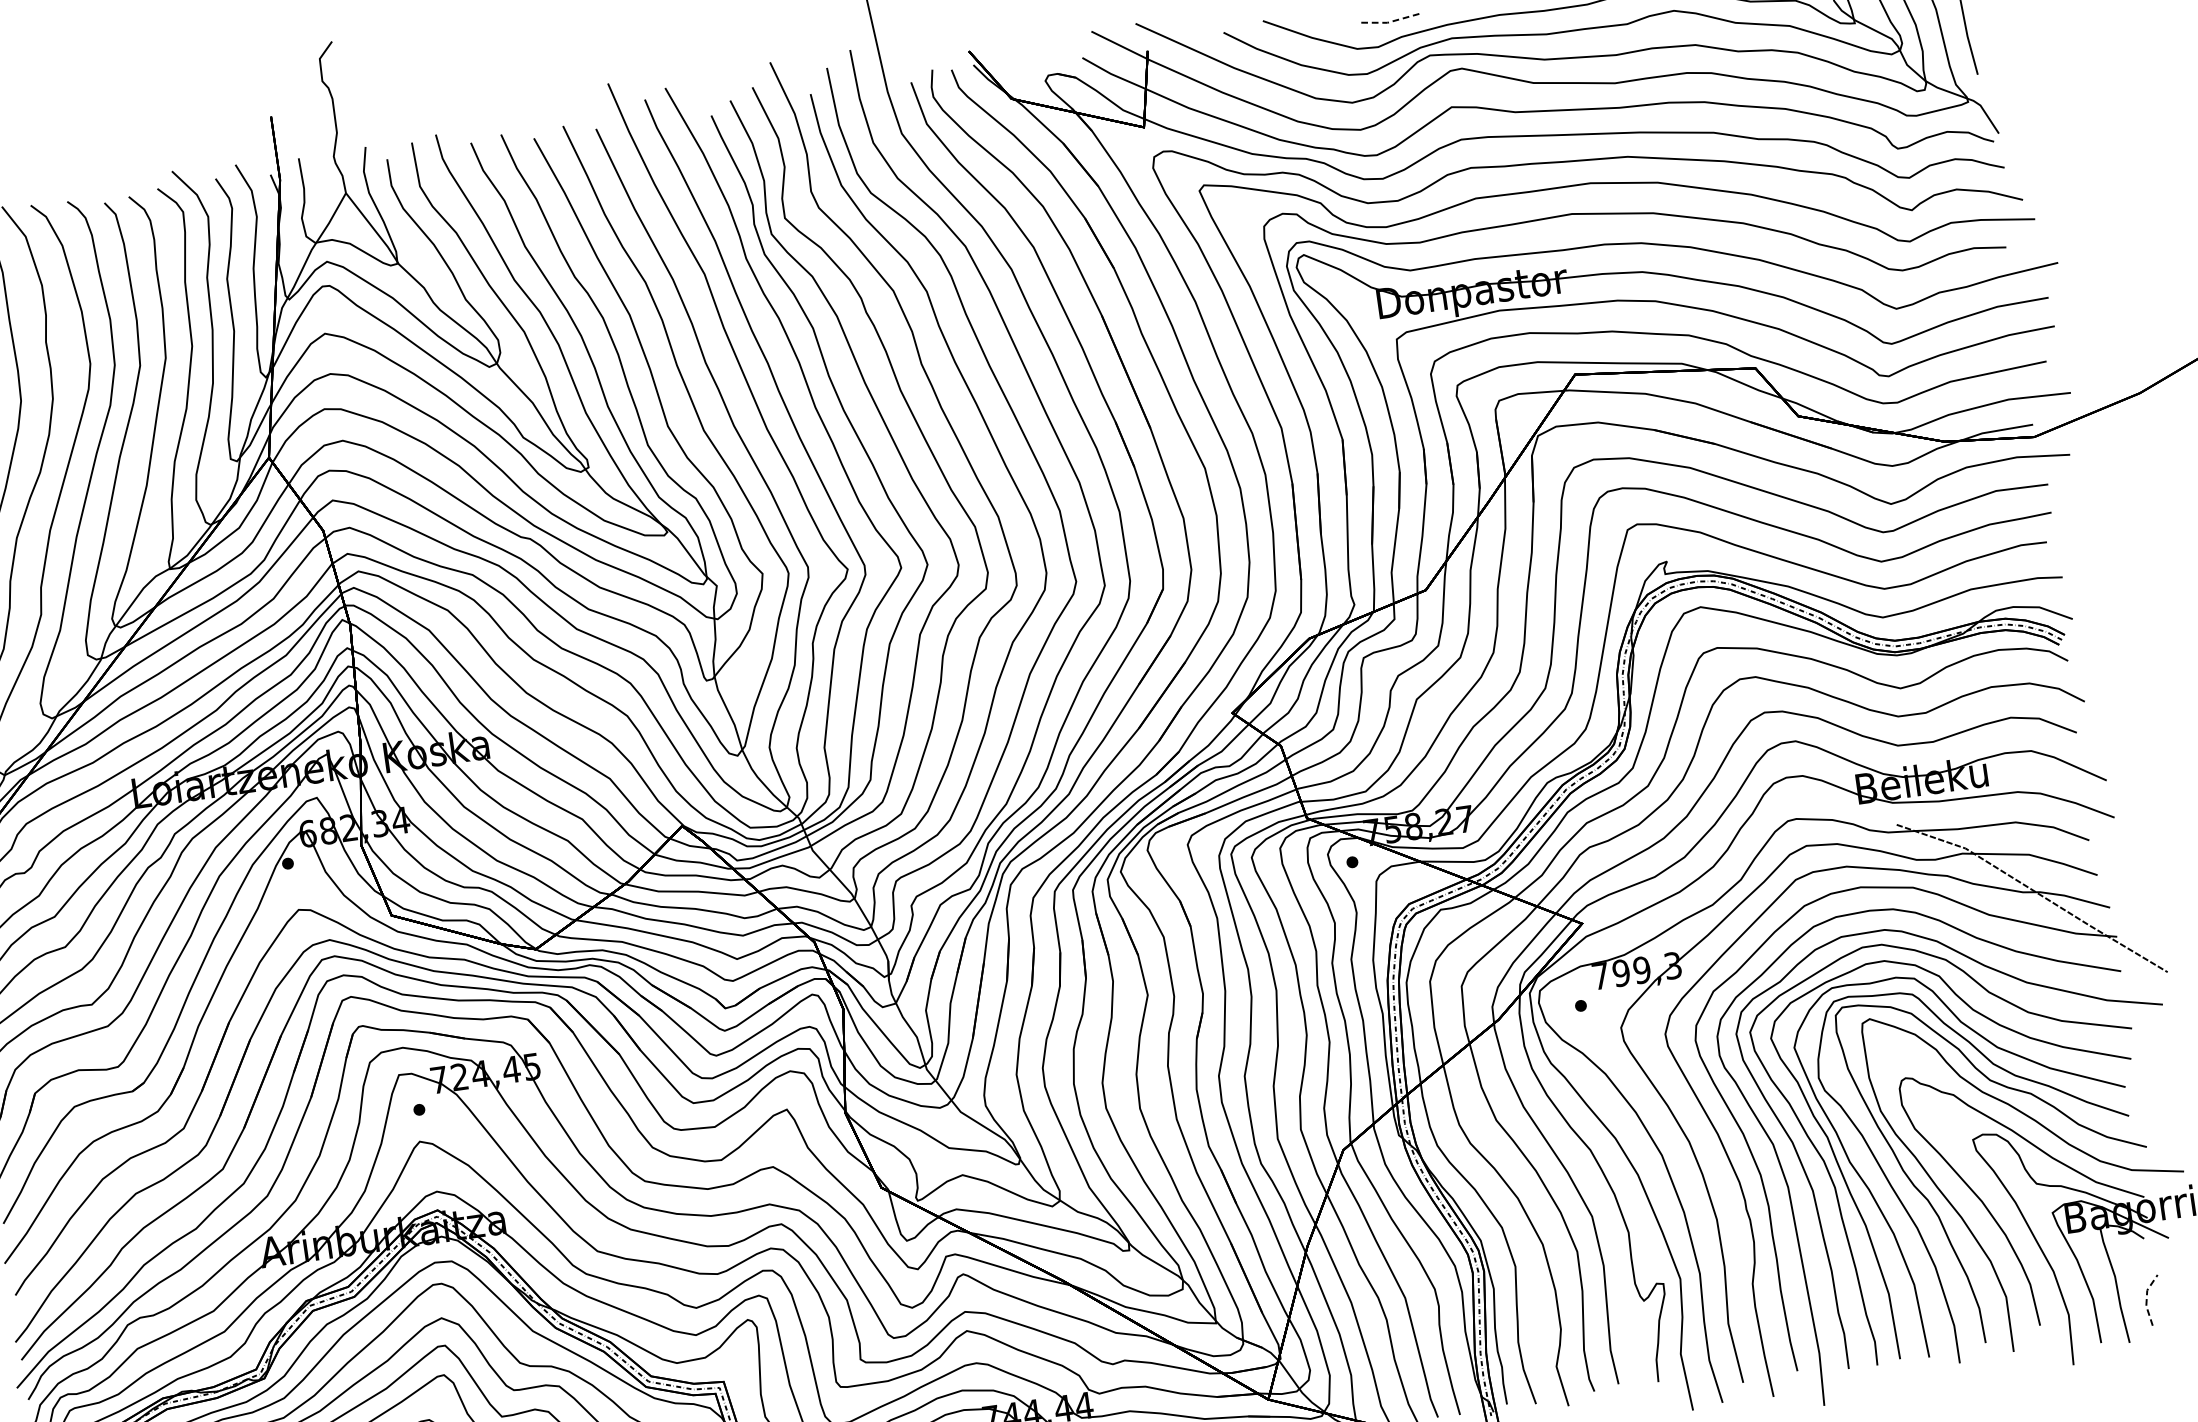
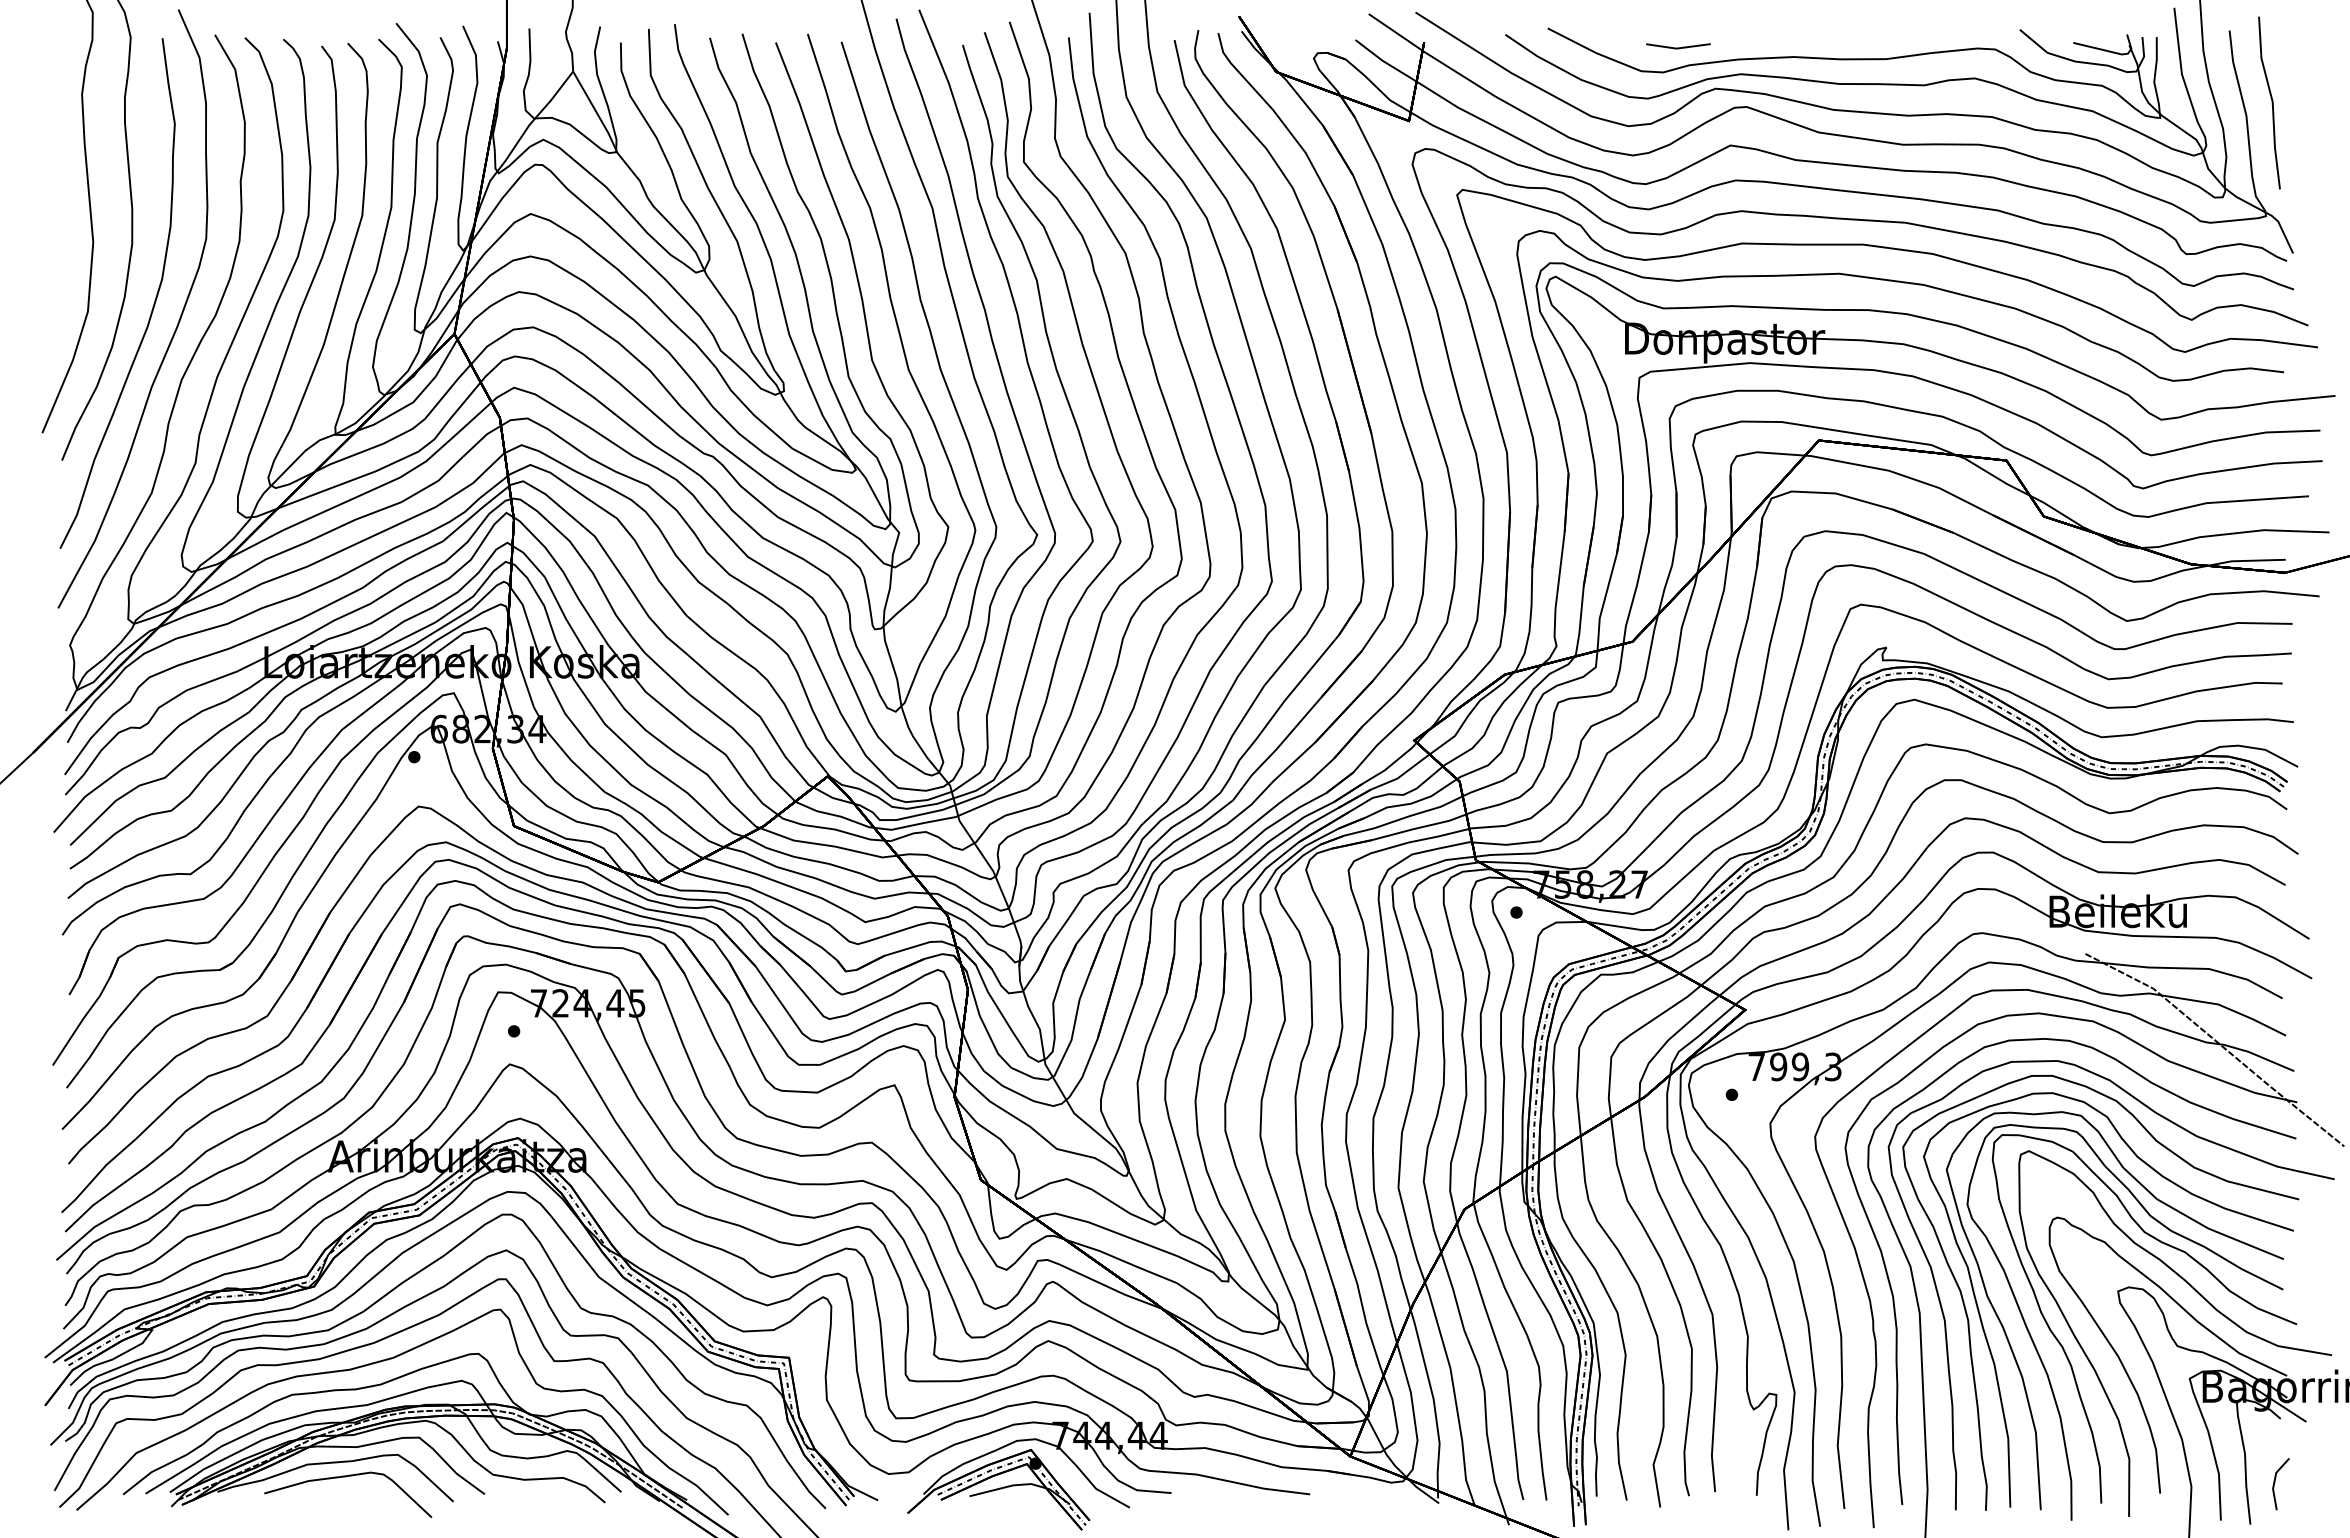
line: (1388, 22) -> (1677, 48), dashed -> solid
line: (2146, 1298) -> (2274, 1481), dashed -> solid

